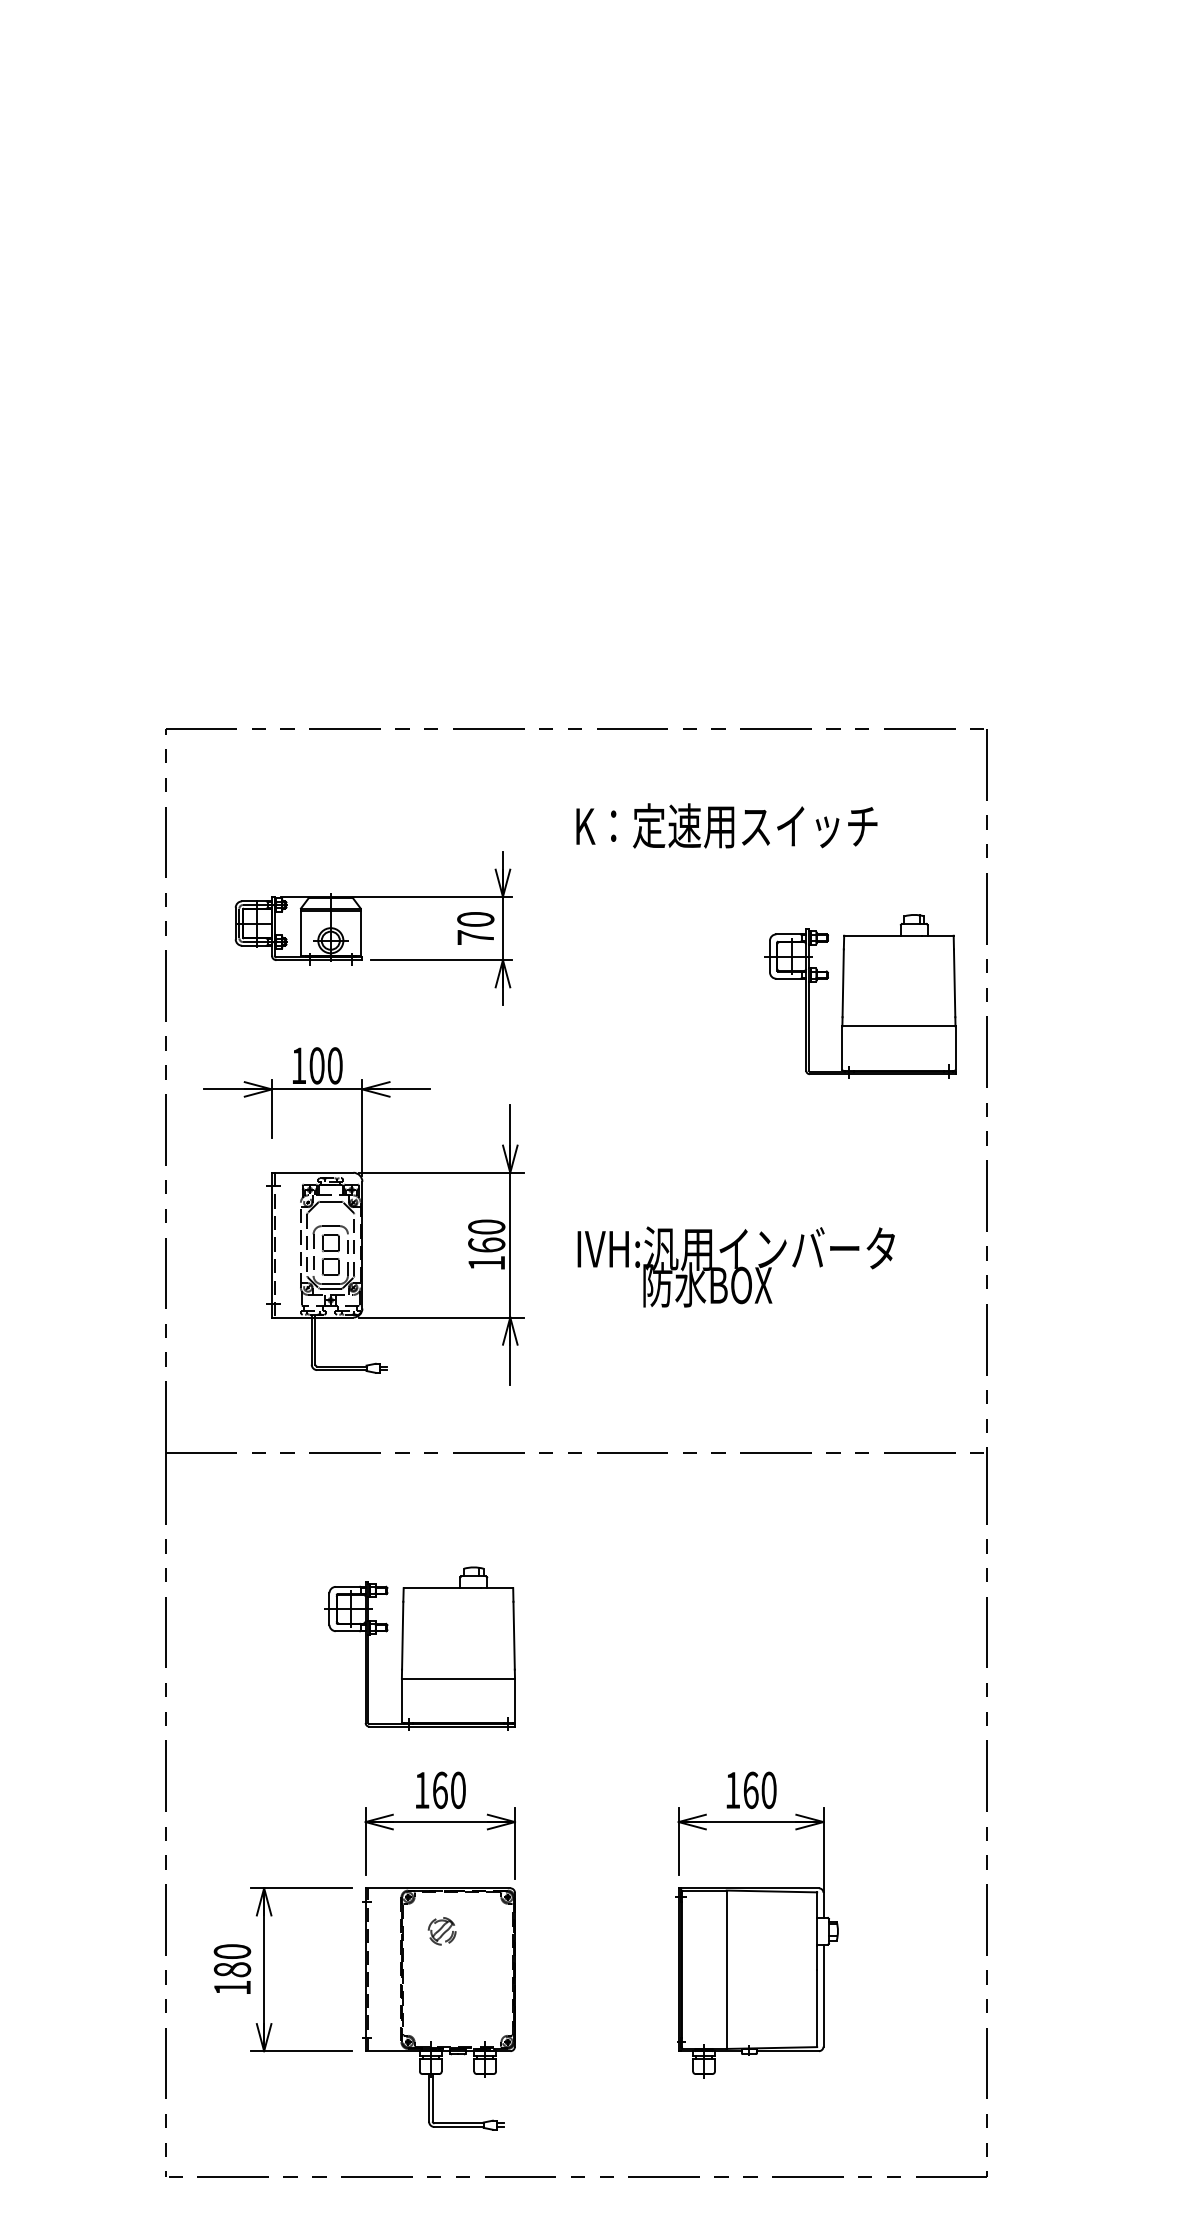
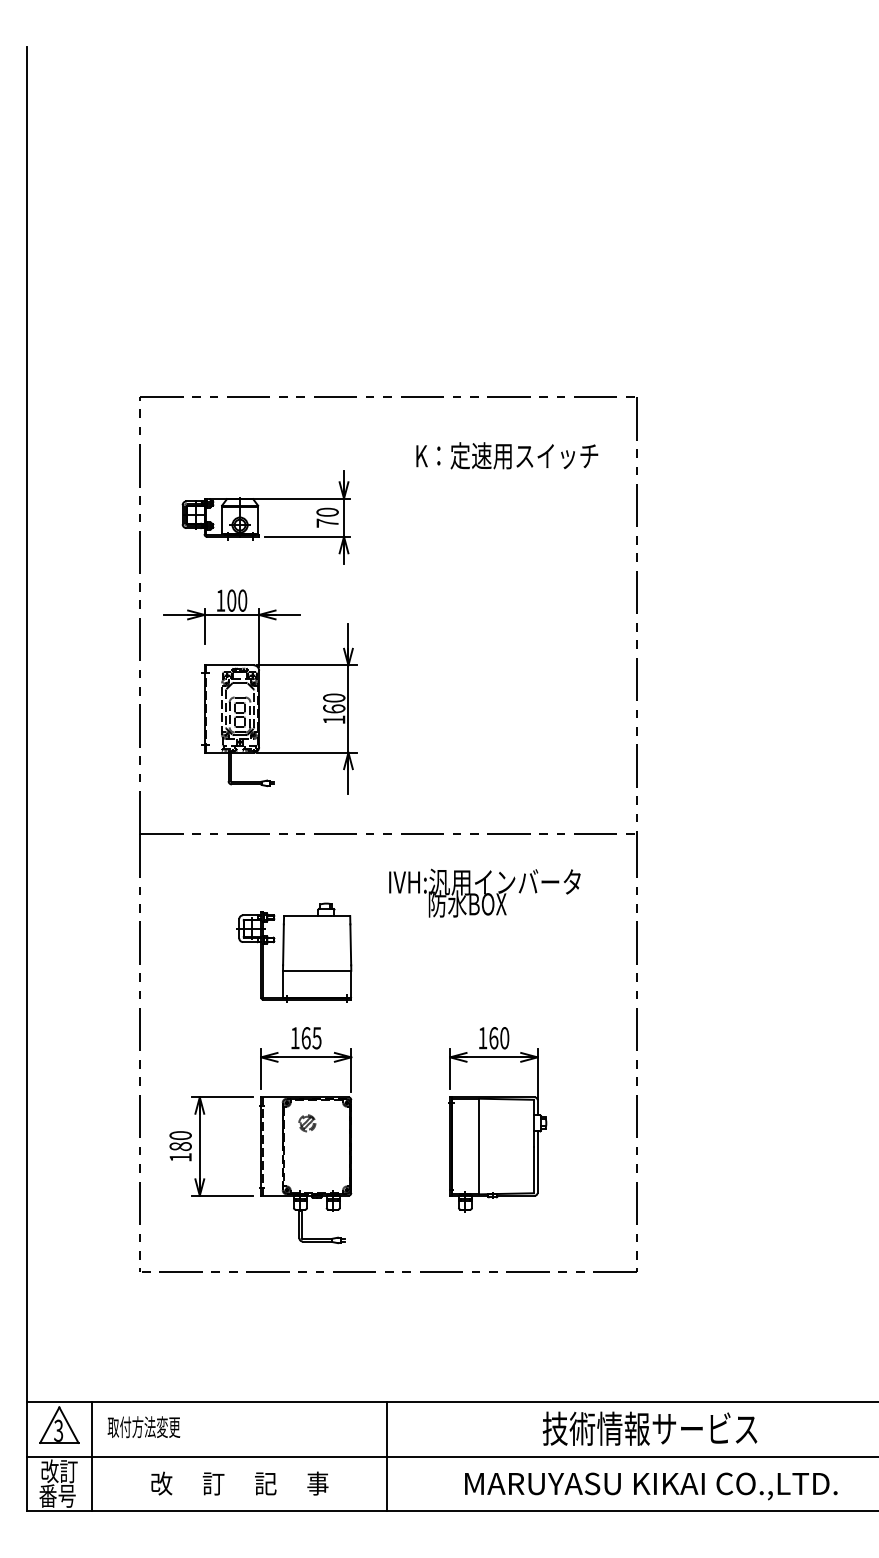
text: (727, 825) -> (507, 455), moved
part: (861, 995) -> (560, 558), removed
text: (735, 1265) -> (484, 892), moved
text: (457, 1790) -> (316, 1038), 160 -> 165

